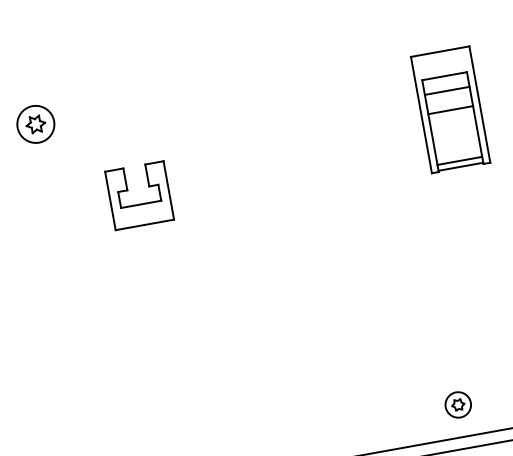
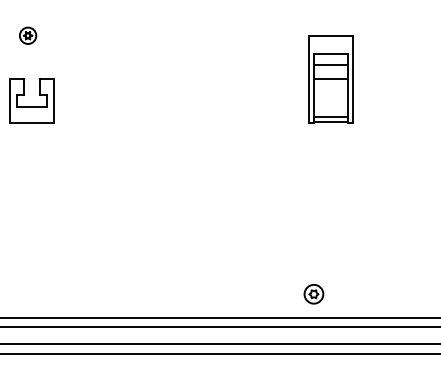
part: (34, 124) -> (27, 35), size x0.6
part: (138, 195) -> (31, 100), moved
part: (457, 405) -> (313, 294), moved

